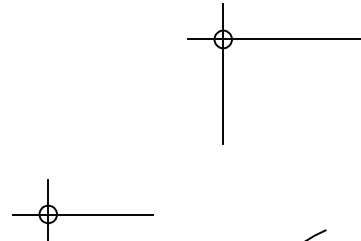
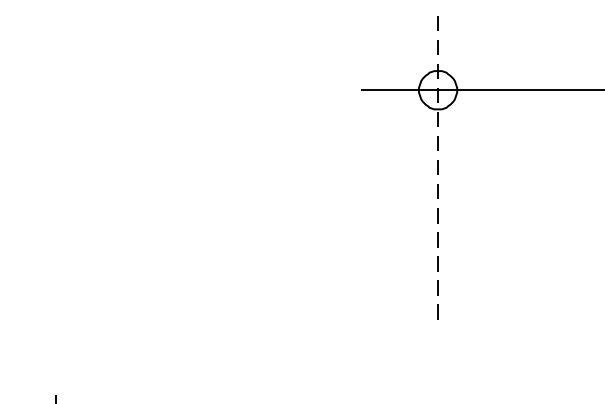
line: (223, 74) -> (438, 166), solid -> dashed

